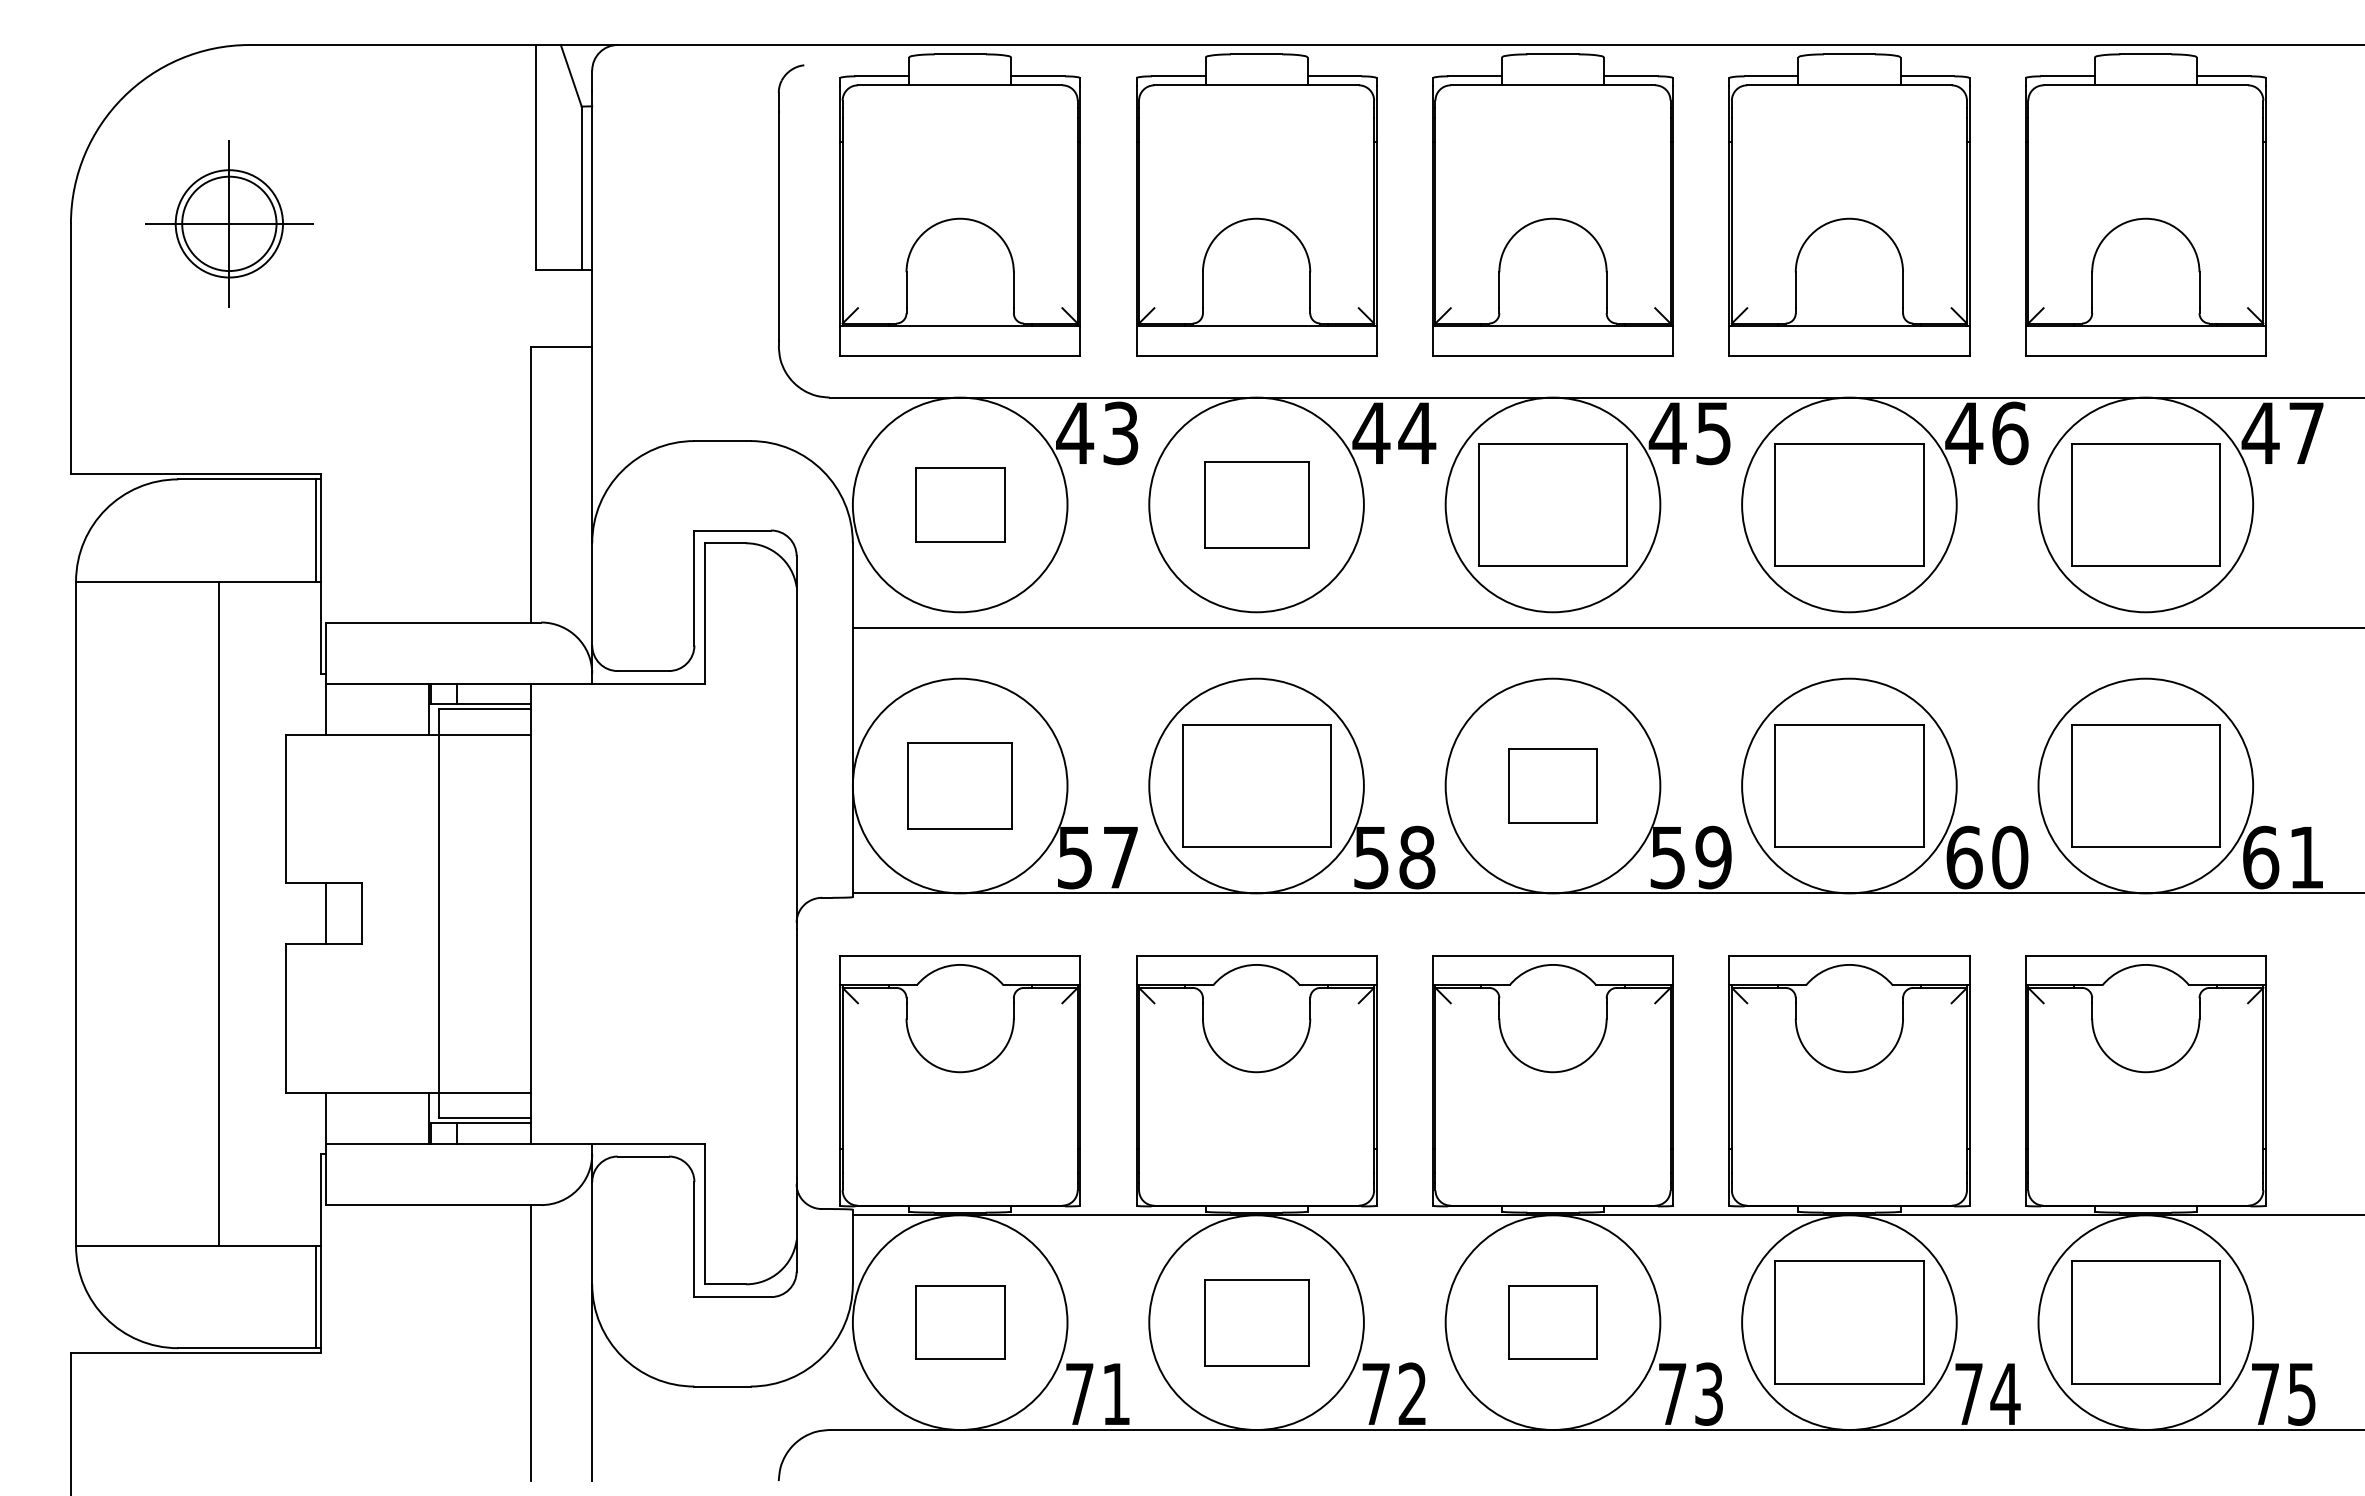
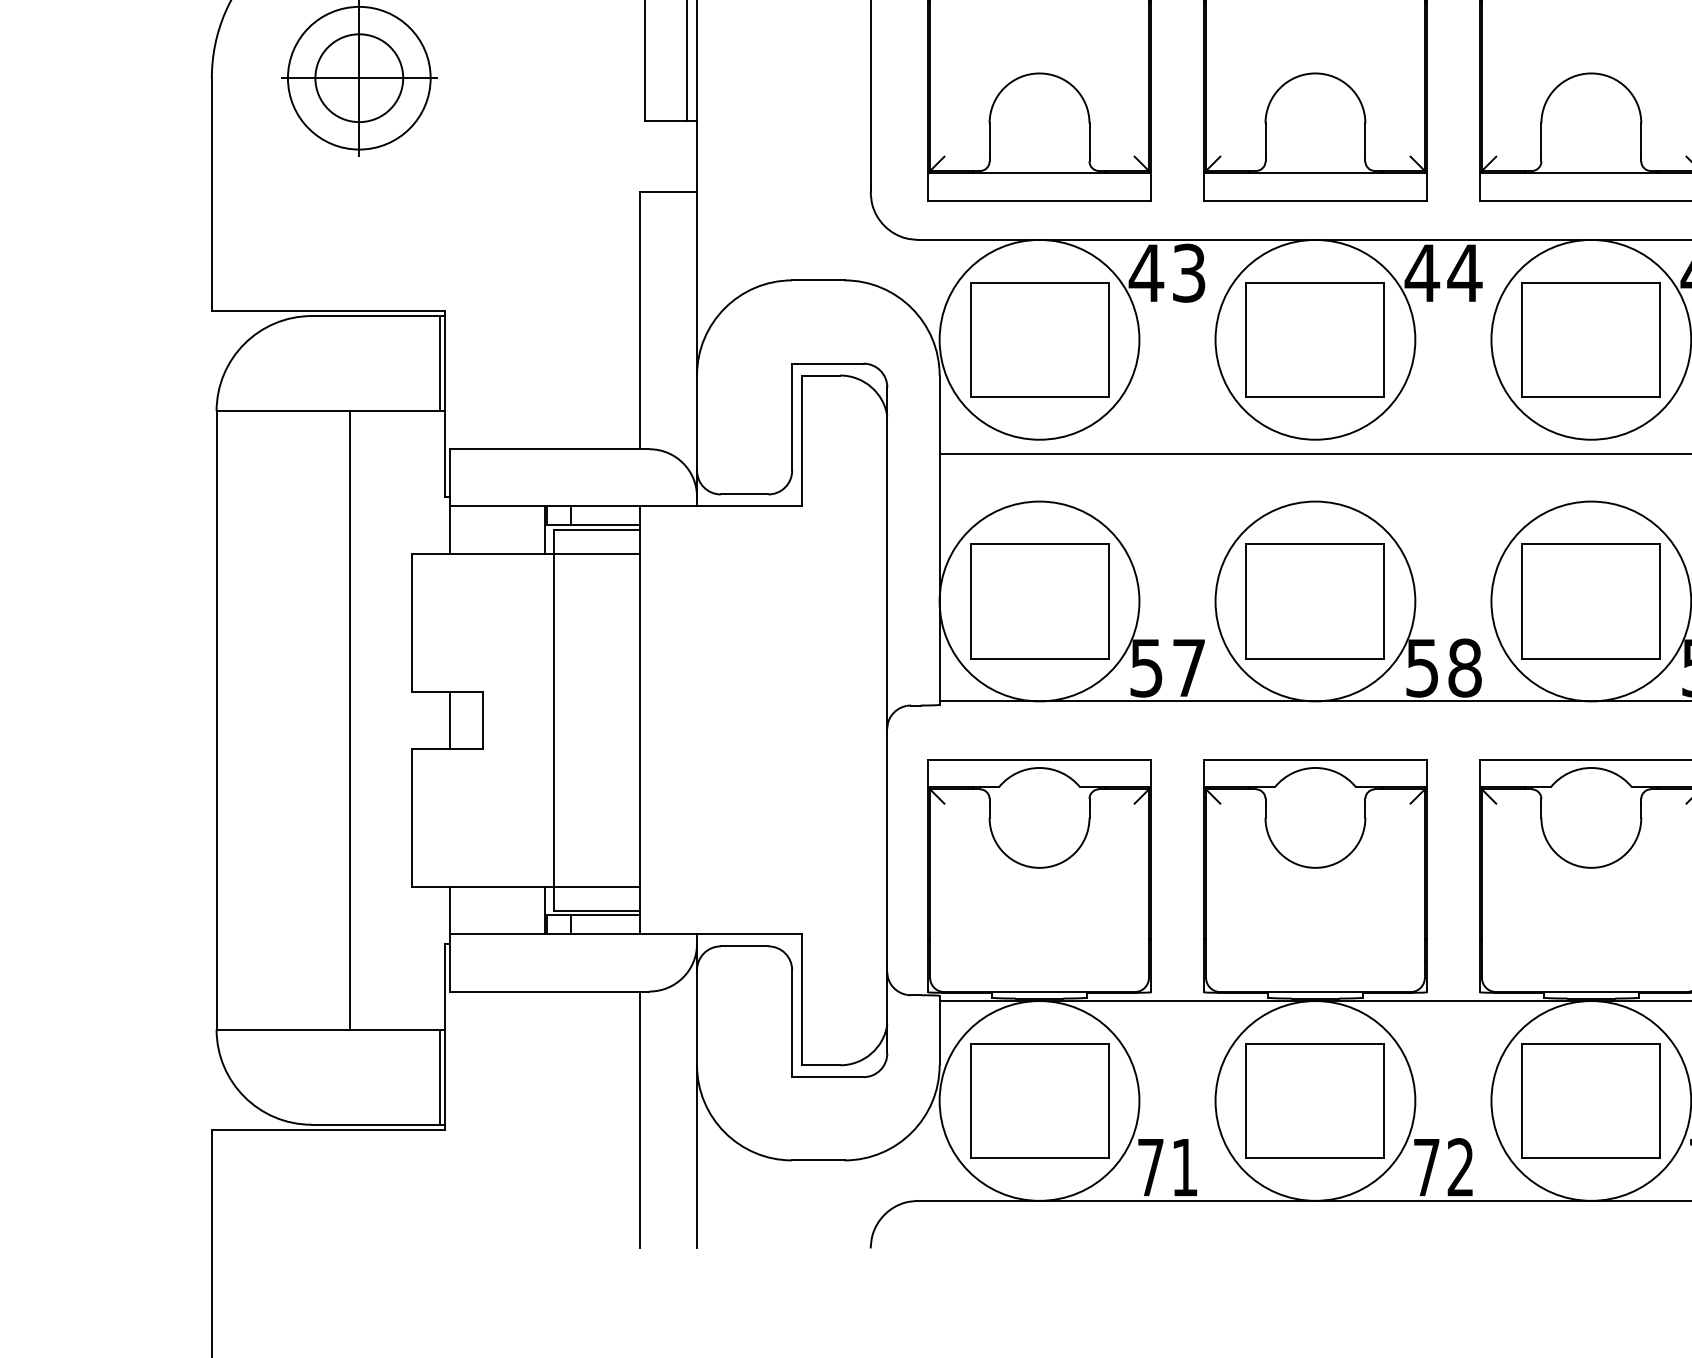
circle: (229, 223) -> (359, 77), size x1.43
part: (959, 504) -> (1038, 339), size x1.67
part: (1256, 504) -> (1315, 339), size x1.43
part: (959, 785) -> (1038, 600), size x1.43
part: (1552, 785) -> (1590, 600), size x1.67
part: (959, 1322) -> (1038, 1100), size x1.67
part: (1256, 1322) -> (1315, 1100), size x1.43
part: (1552, 1322) -> (1590, 1100), size x1.67

